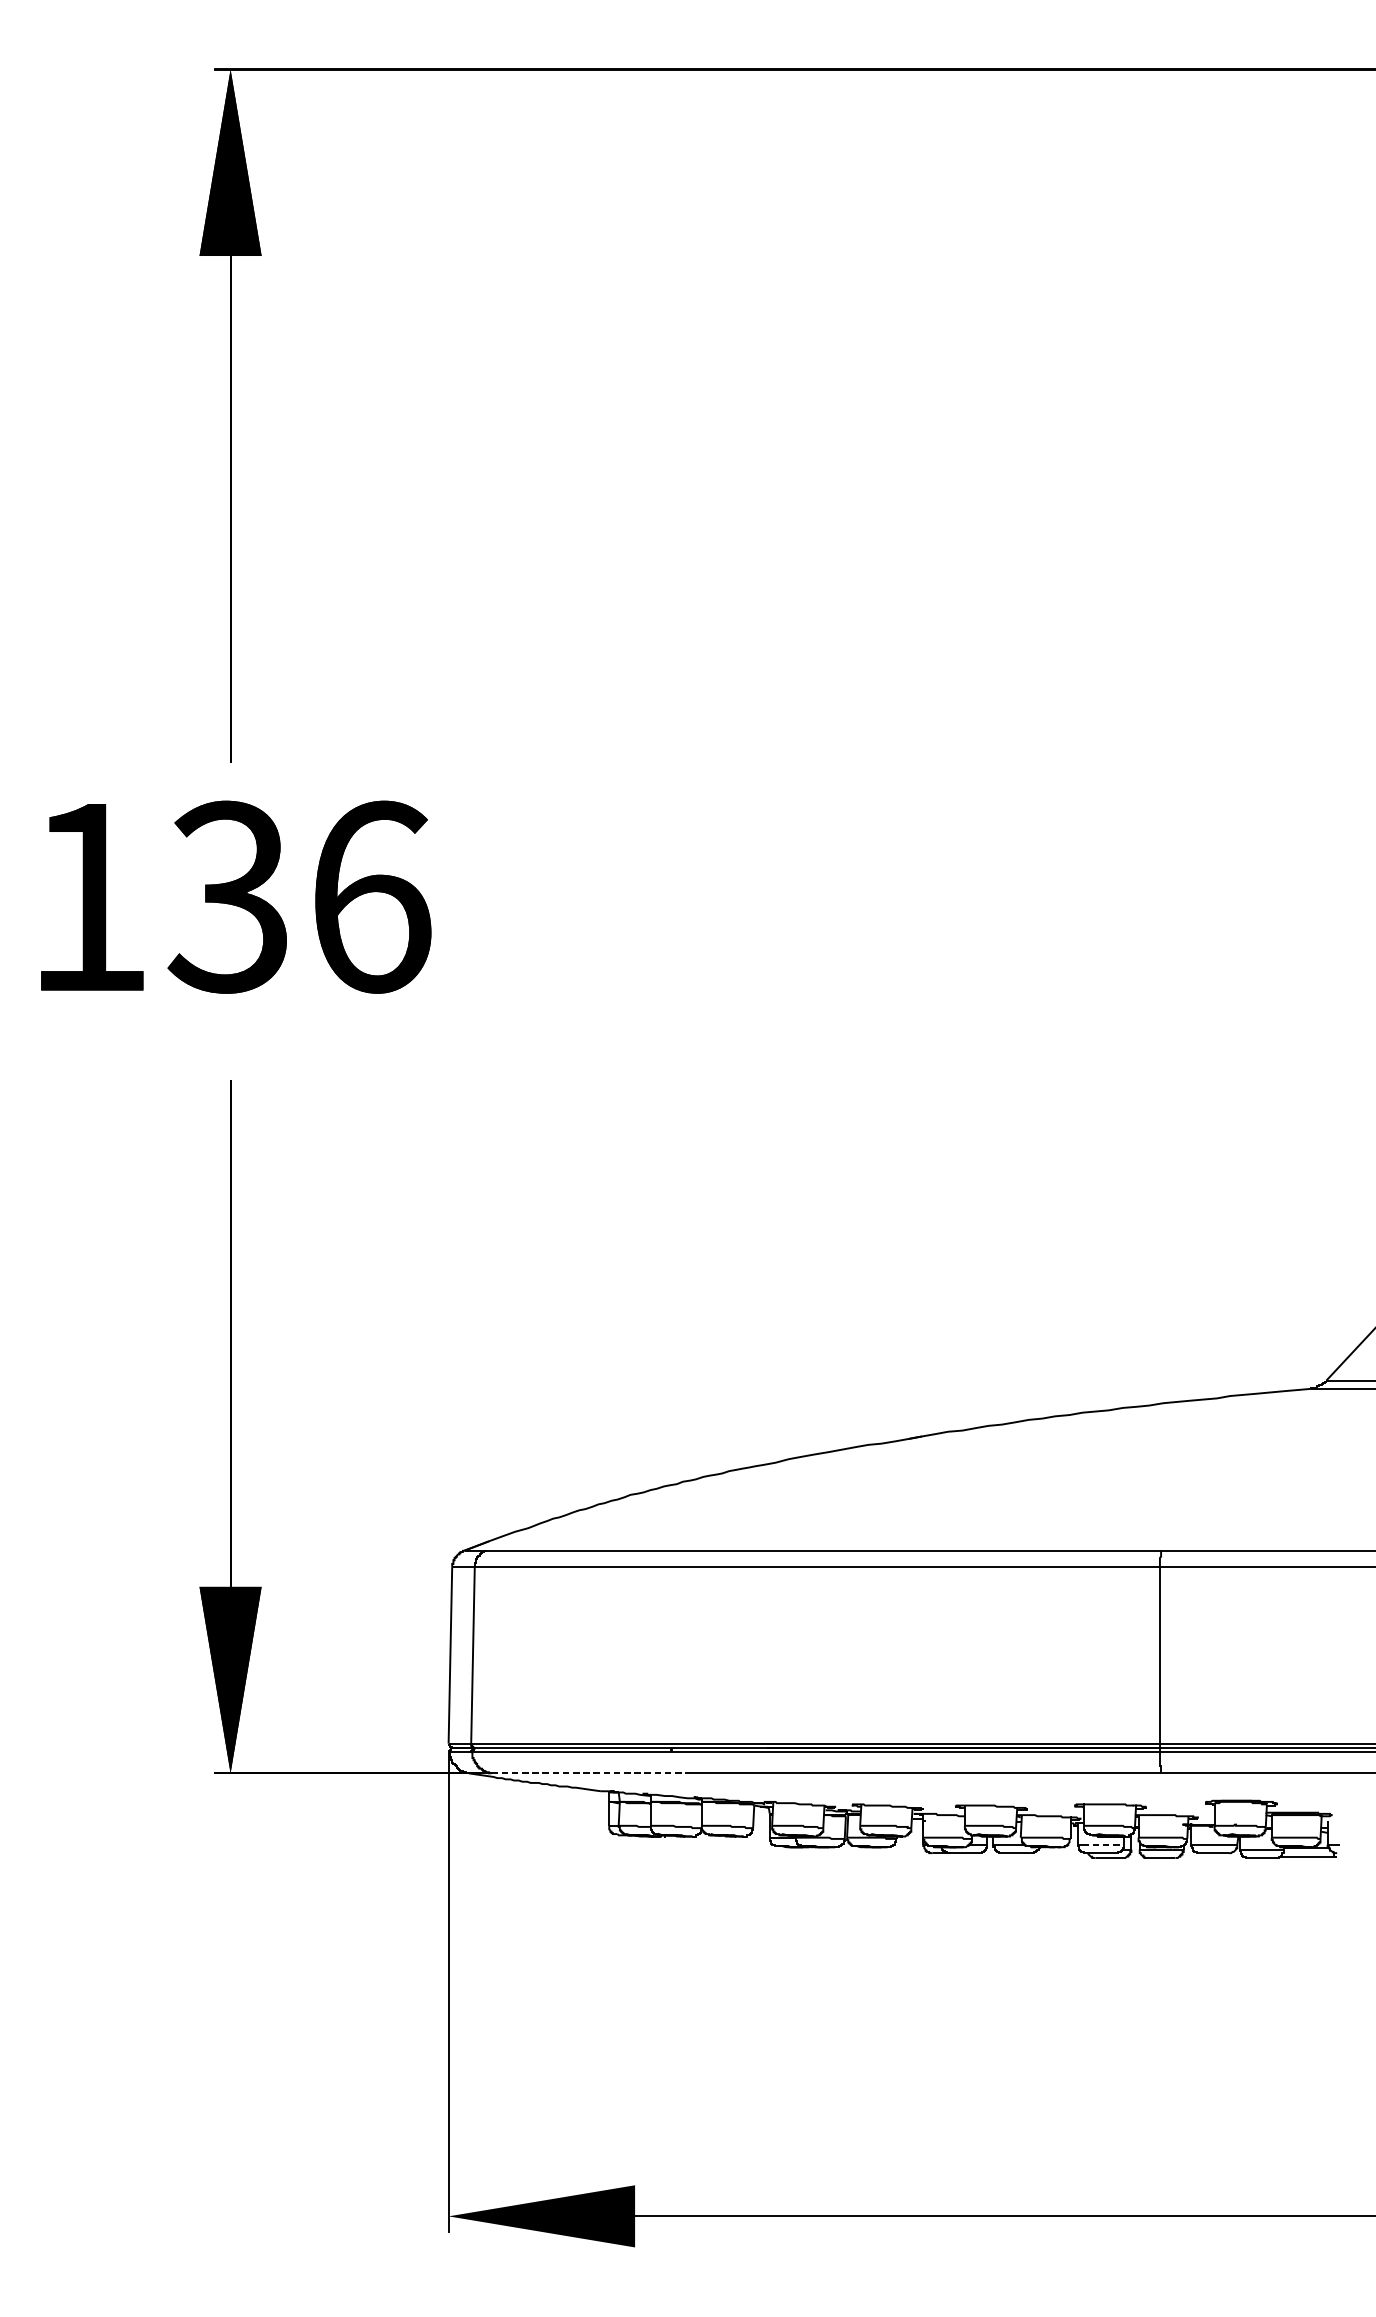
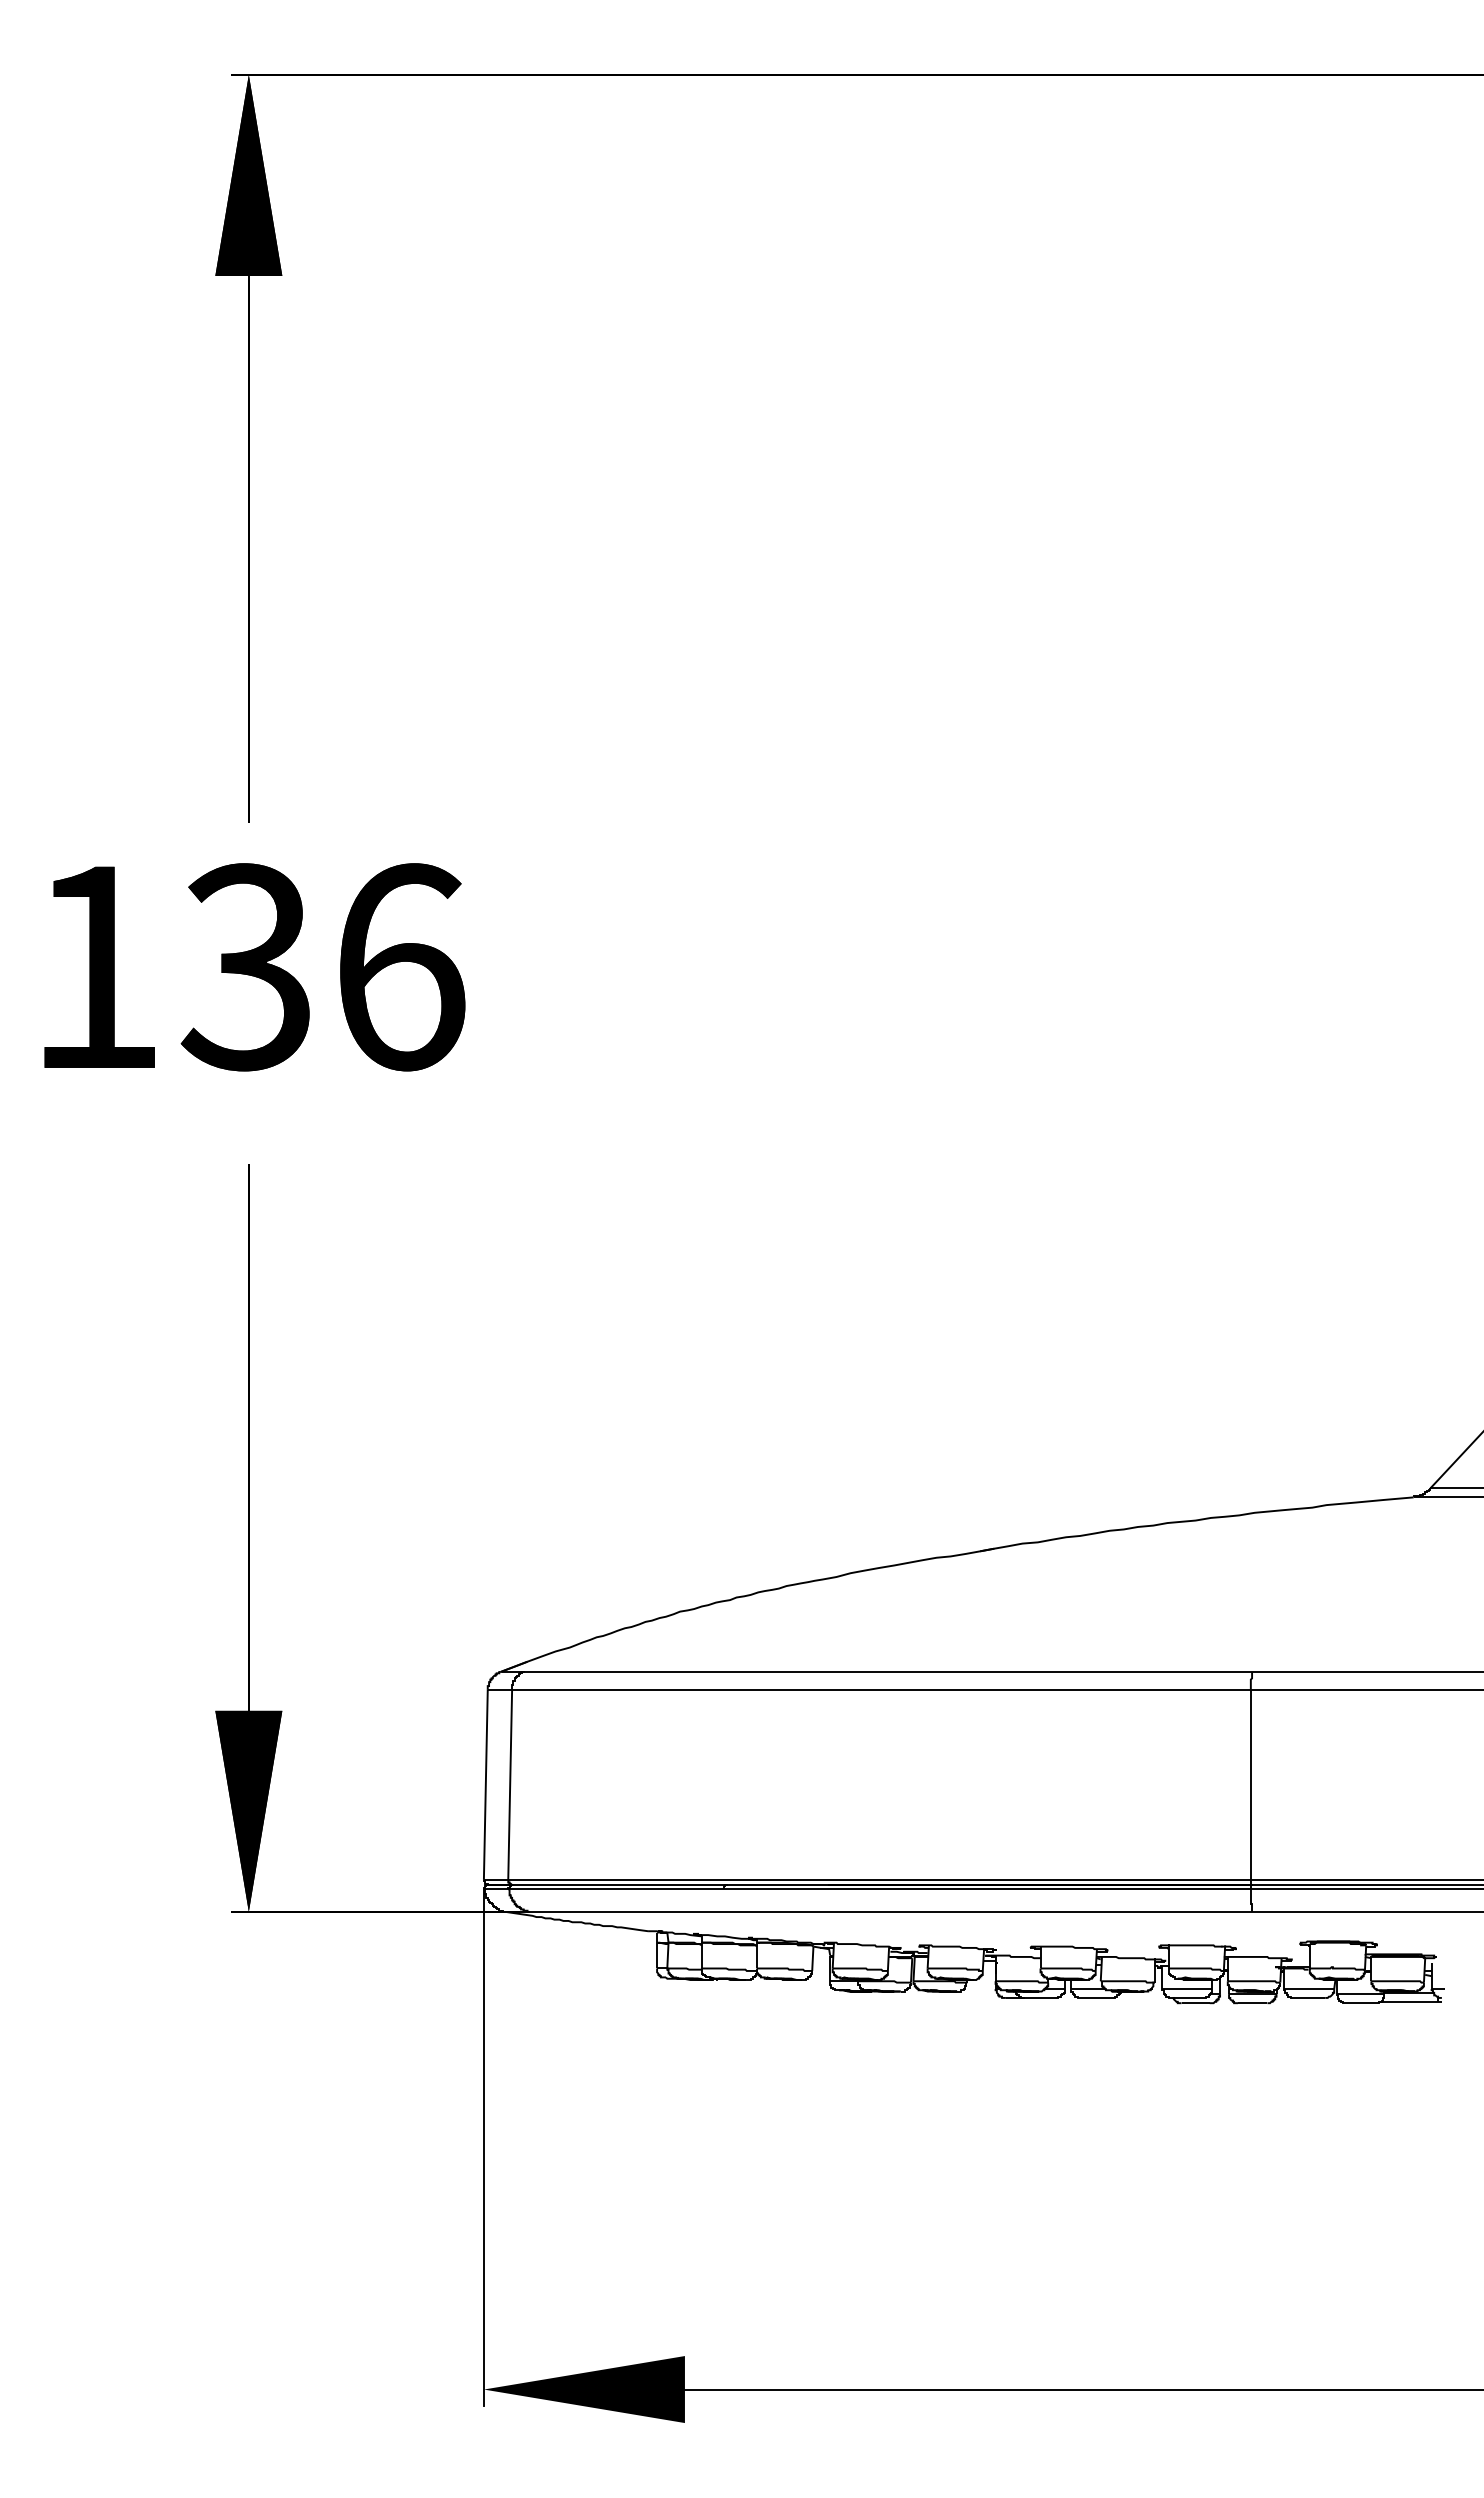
line: (588, 1772) -> (634, 1911), dashed -> solid
line: (1103, 1845) -> (1190, 1989), dashed -> solid

